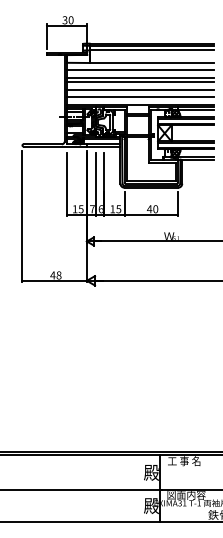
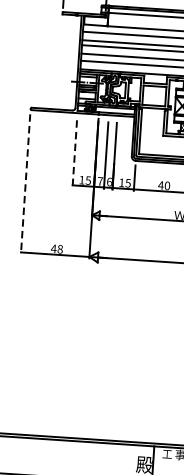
line: (66, 185) -> (74, 154), solid -> dashed
line: (22, 216) -> (25, 184), solid -> dashed

